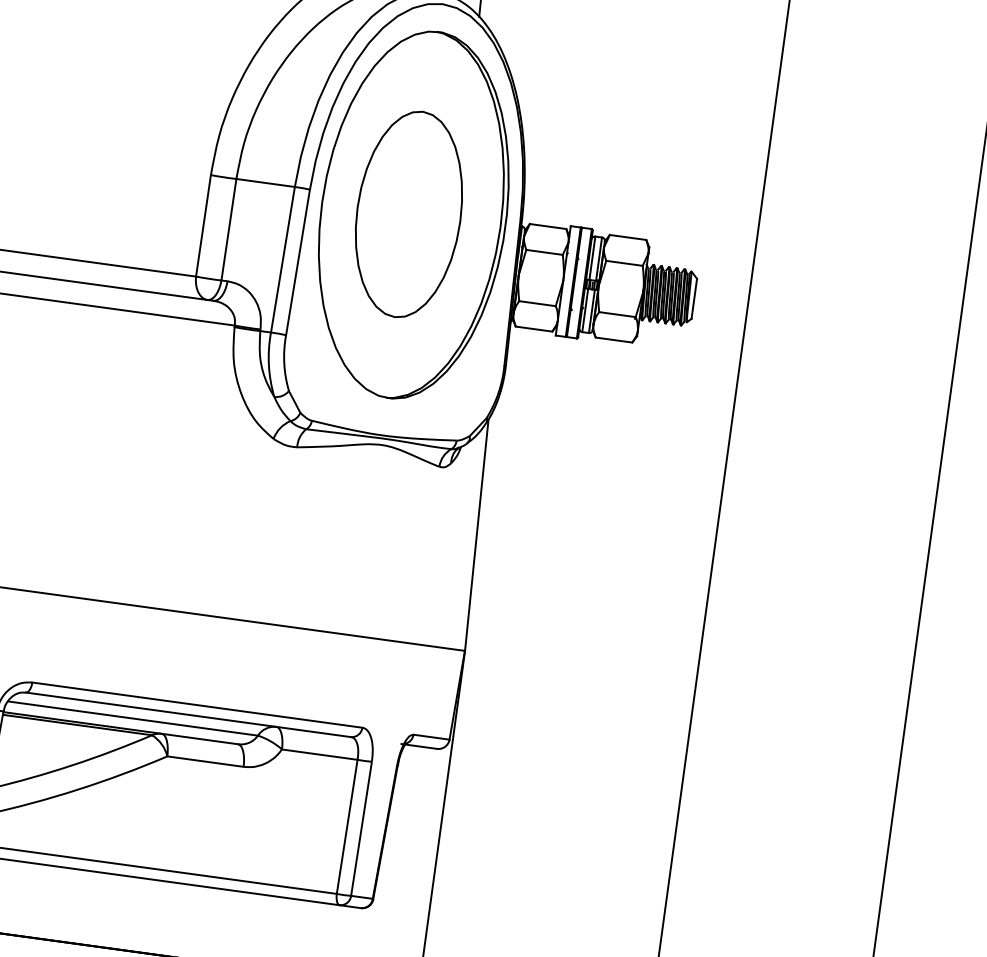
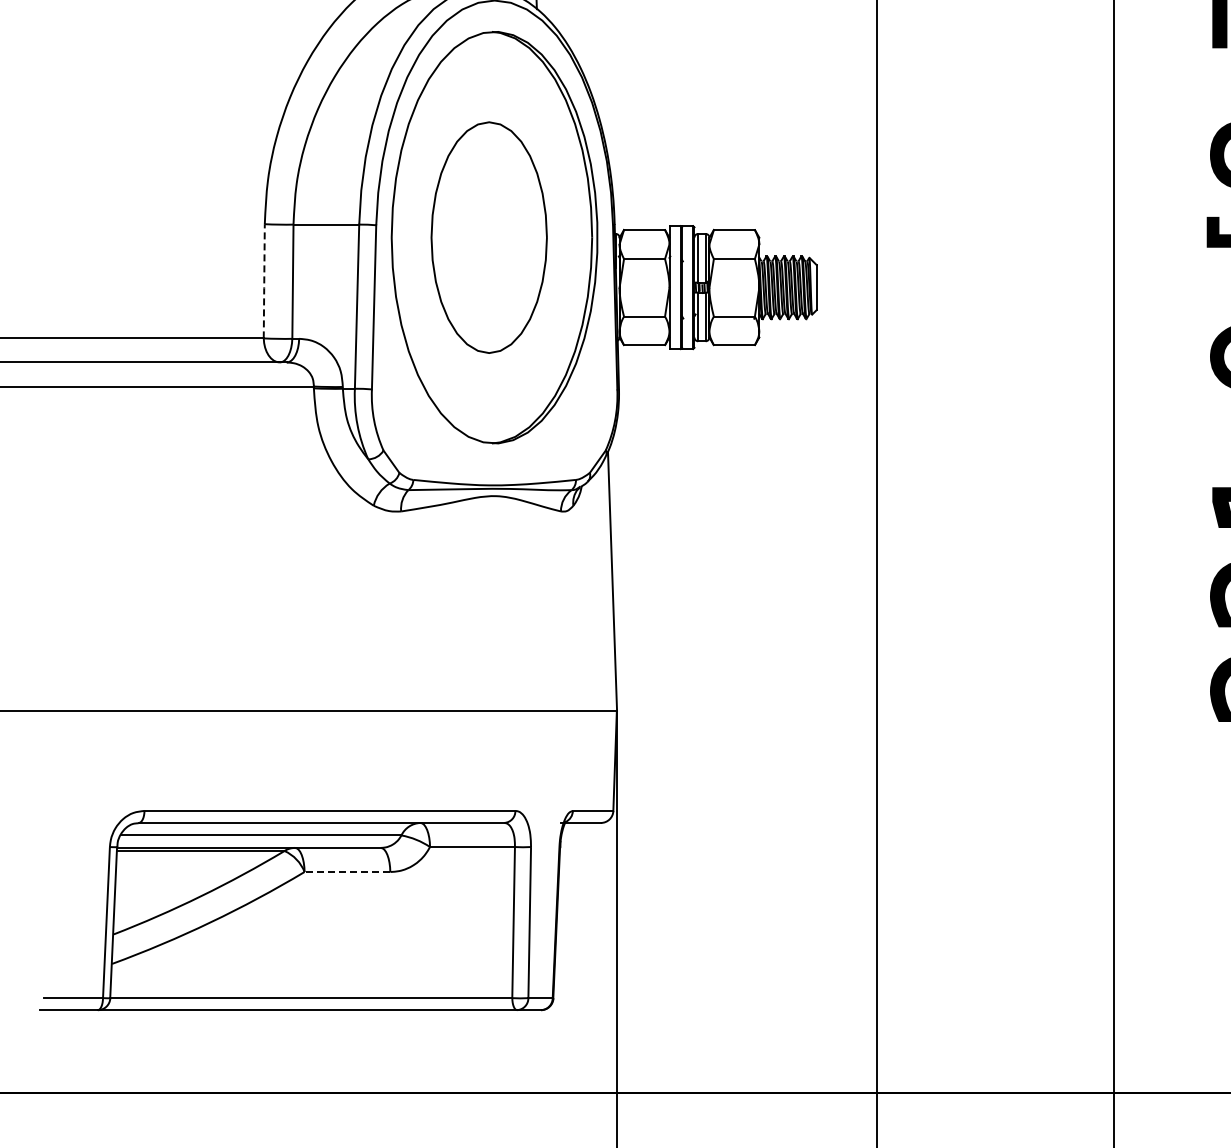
line: (203, 226) -> (264, 281), solid -> dashed
line: (205, 762) -> (347, 872), solid -> dashed

